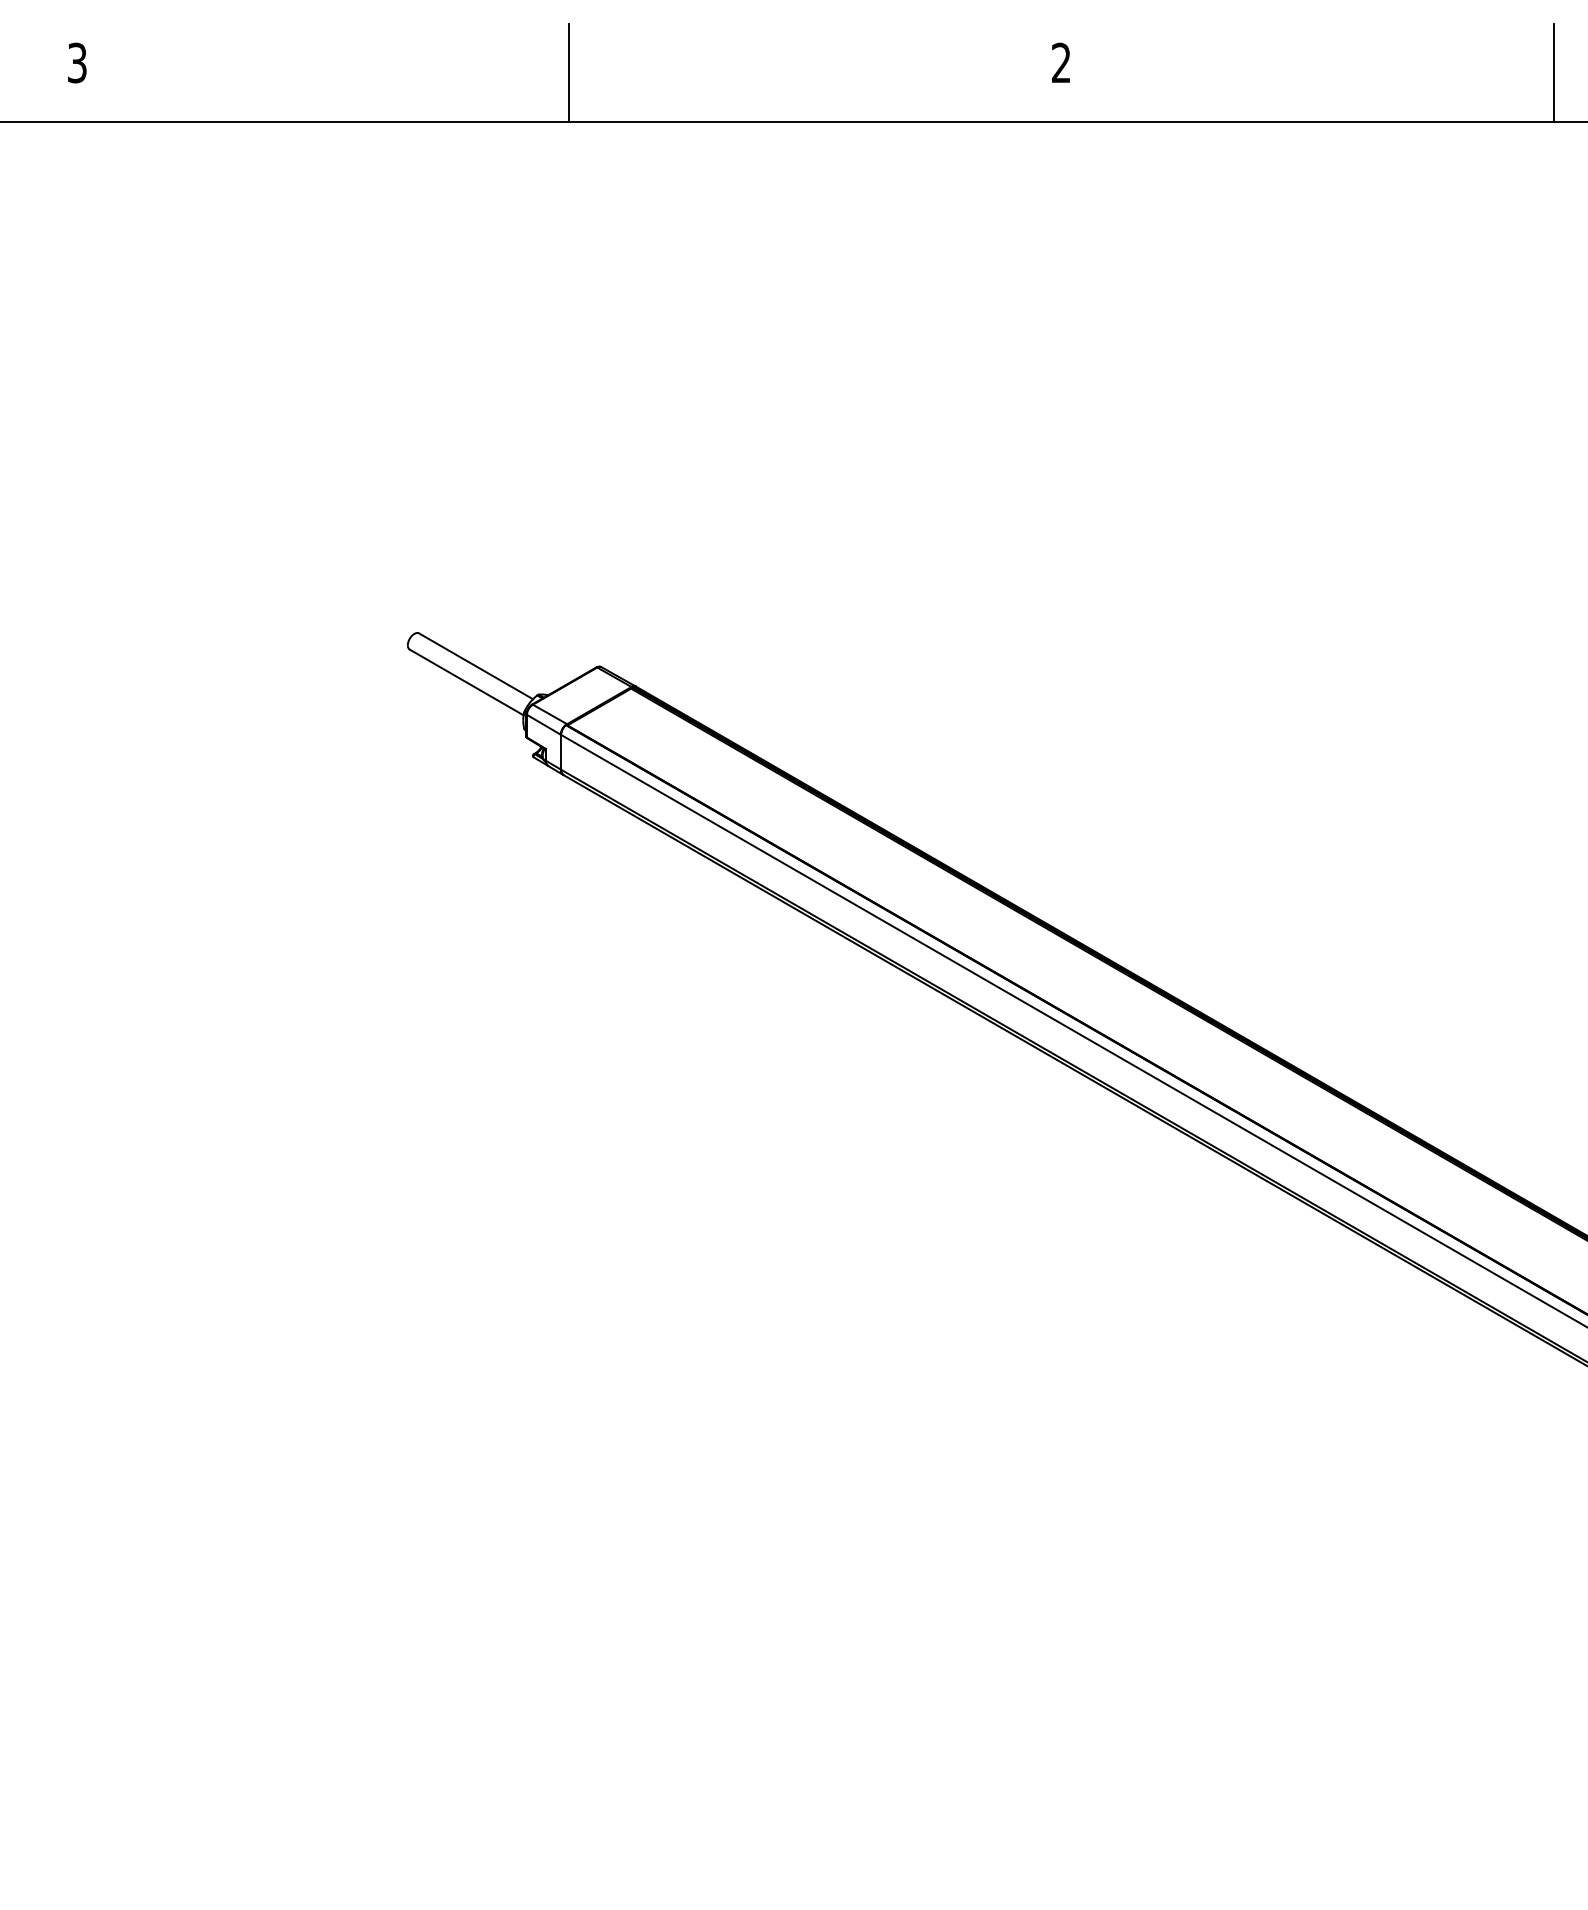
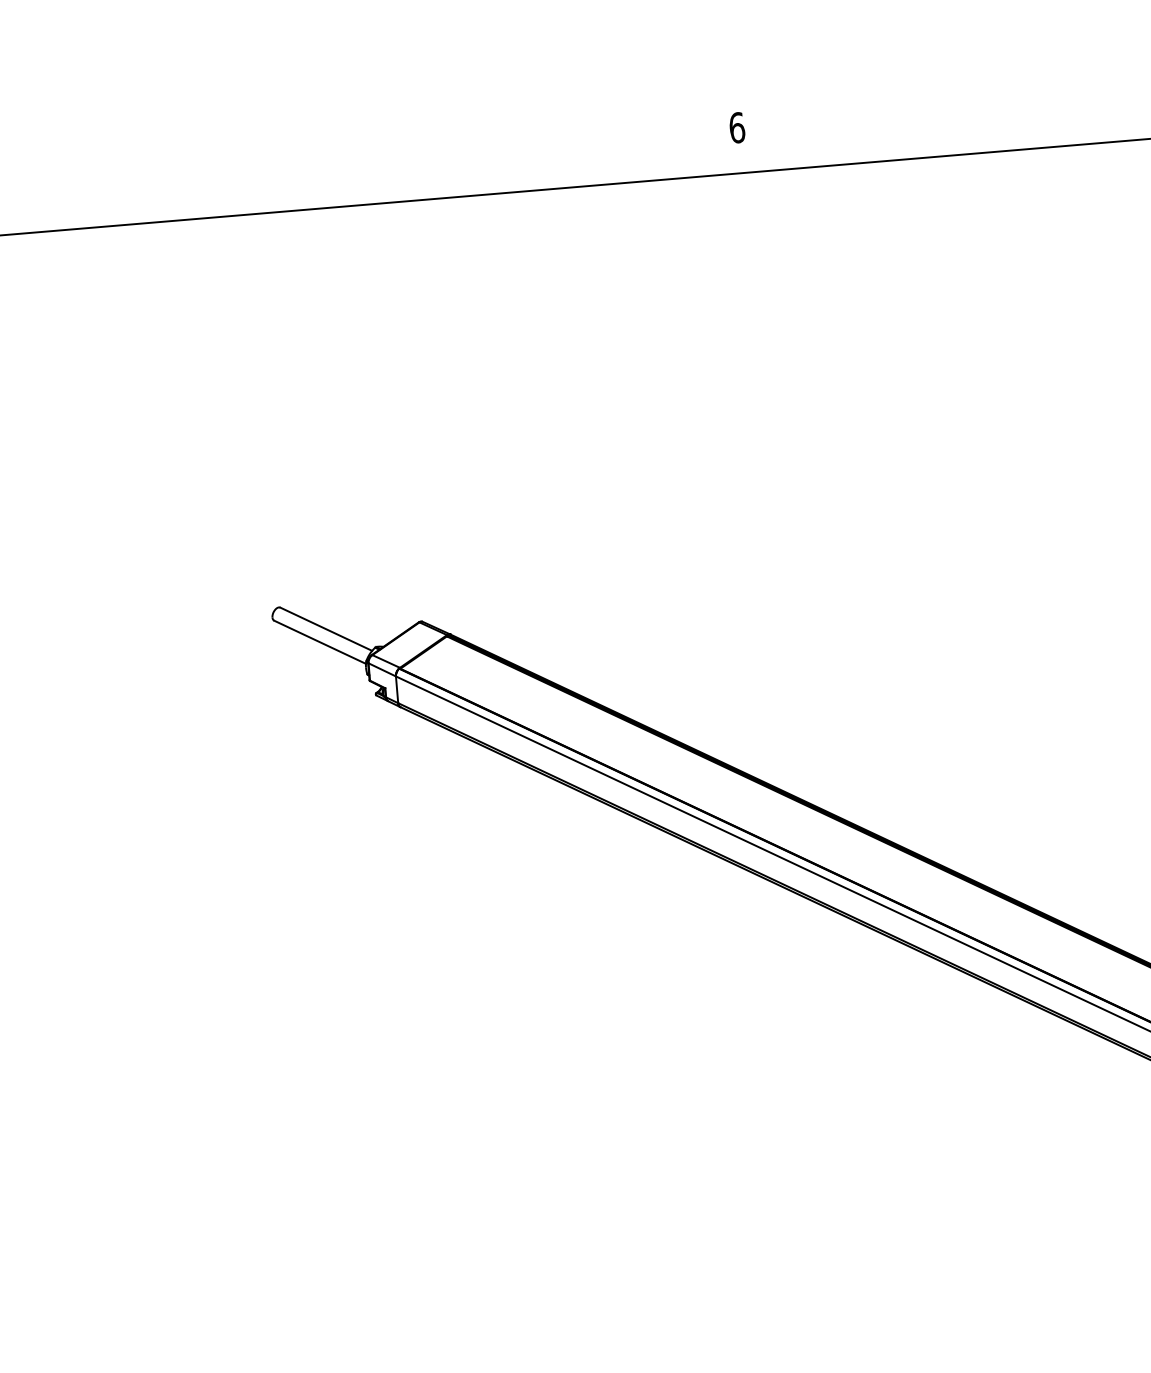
text: (1061, 62) -> (737, 127), 2 -> 6
line: (569, 72) -> (359, 166), removed
line: (1553, 72) -> (1115, 103), removed

